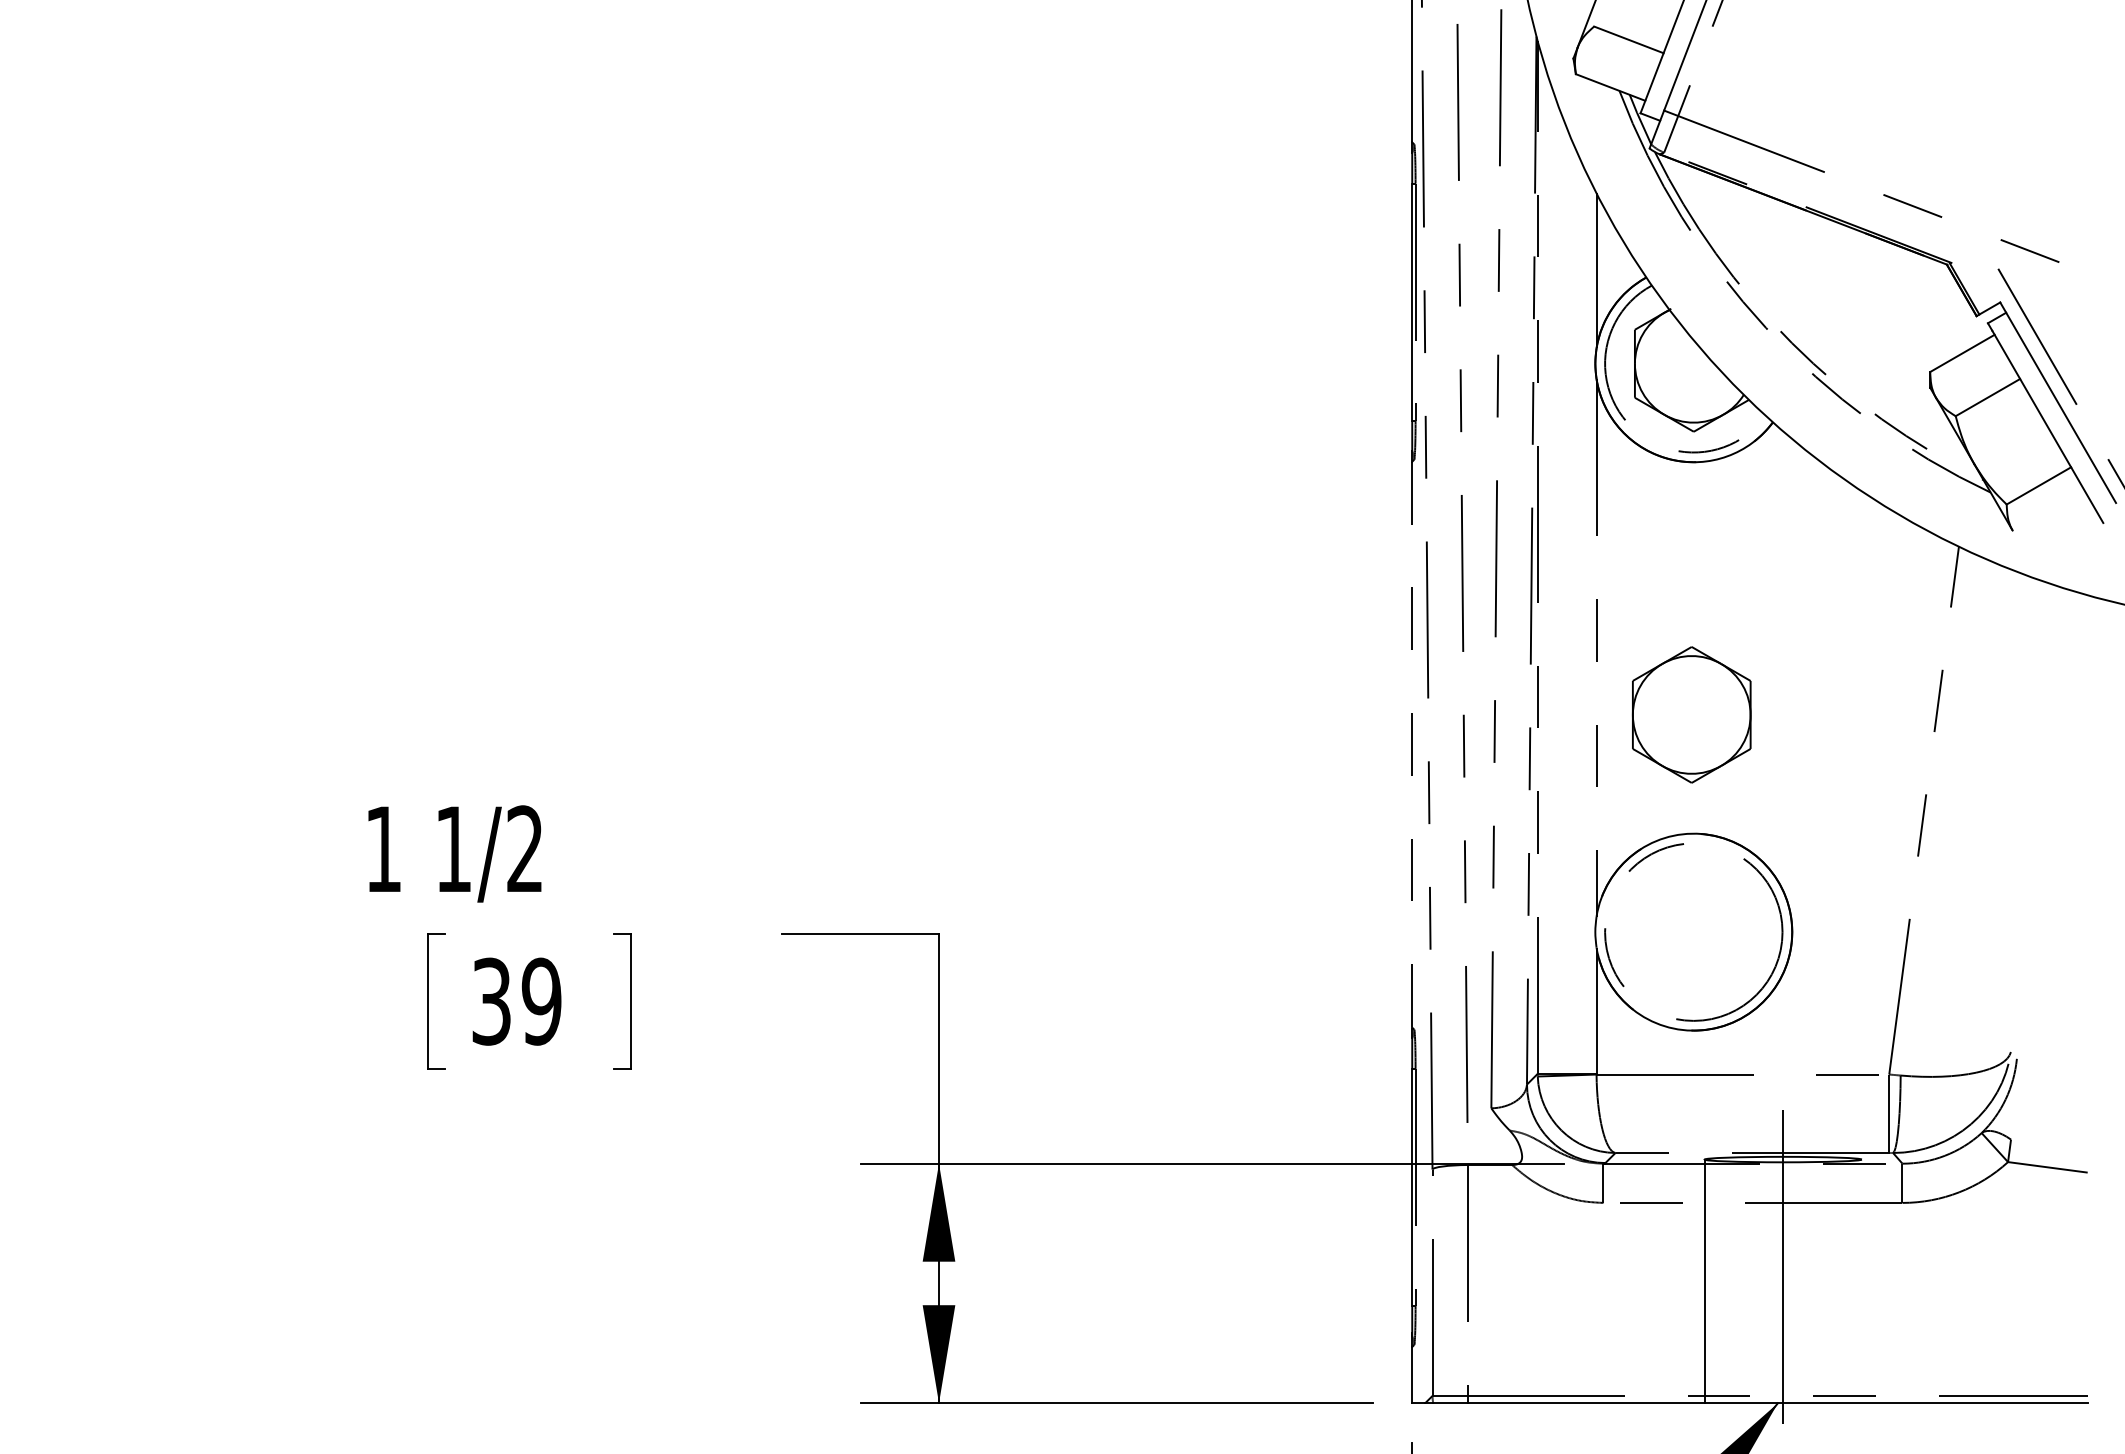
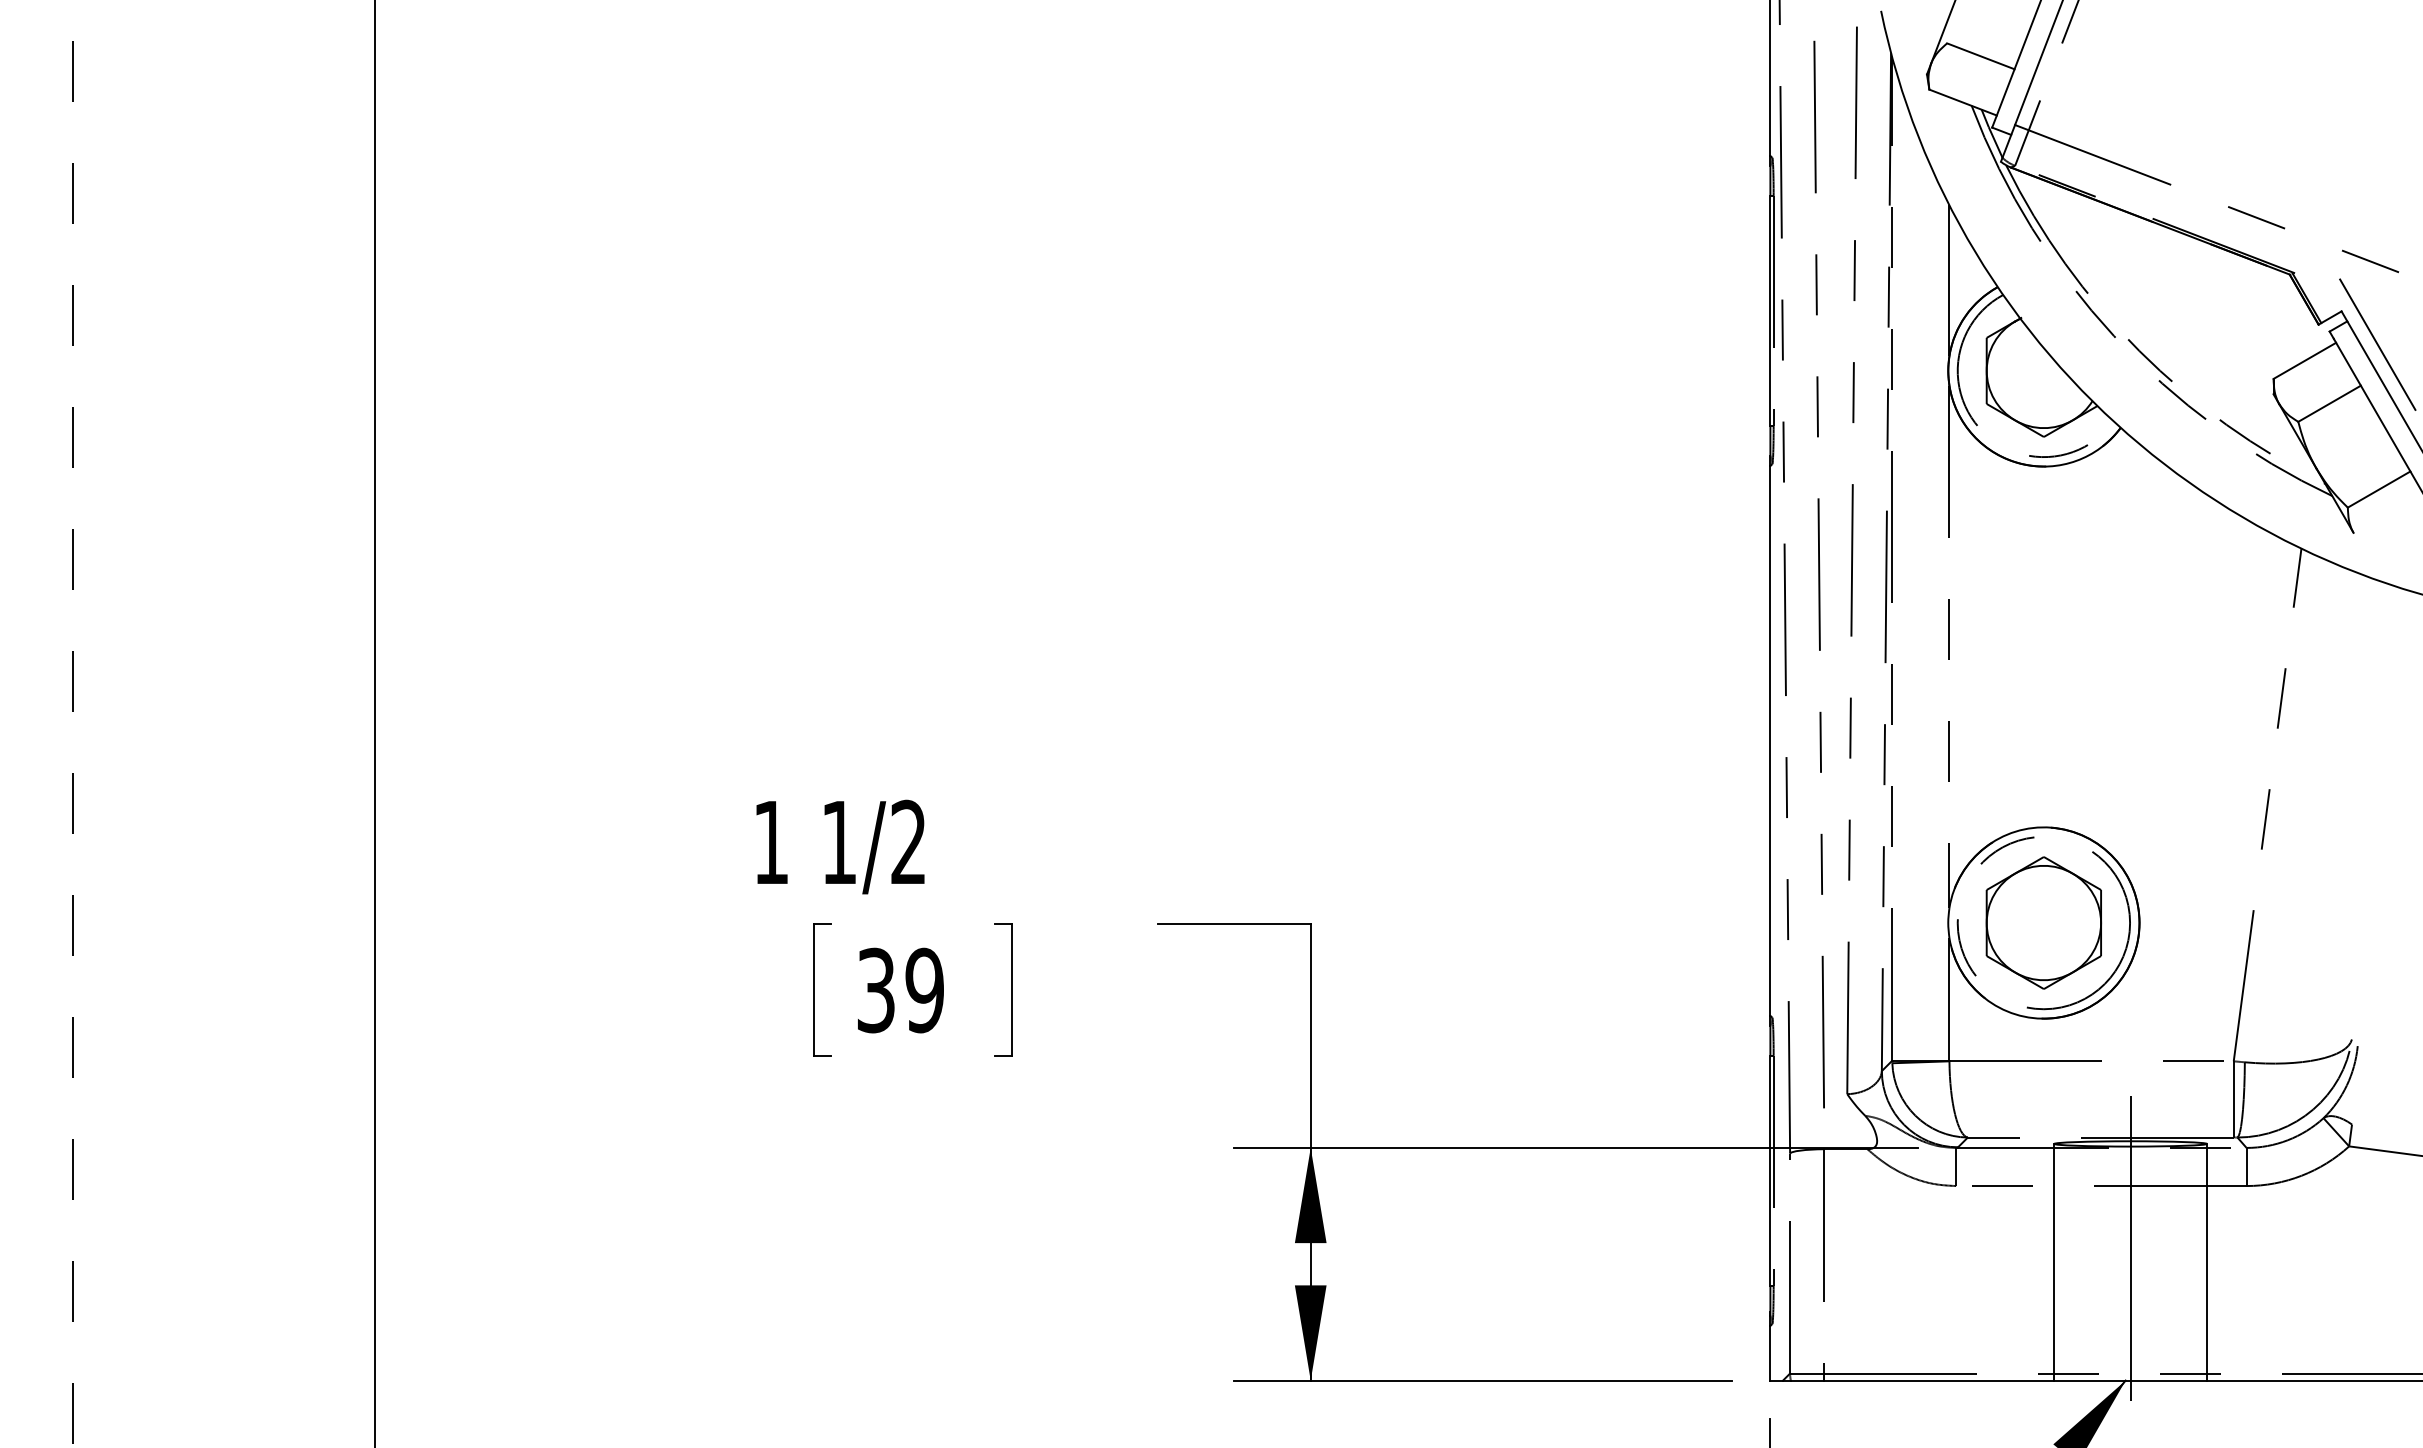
part: (1691, 714) -> (2043, 922), moved
line: (1412, 744) -> (1770, 740), dashed -> solid
line: (1861, 1280) -> (2206, 1261), added

